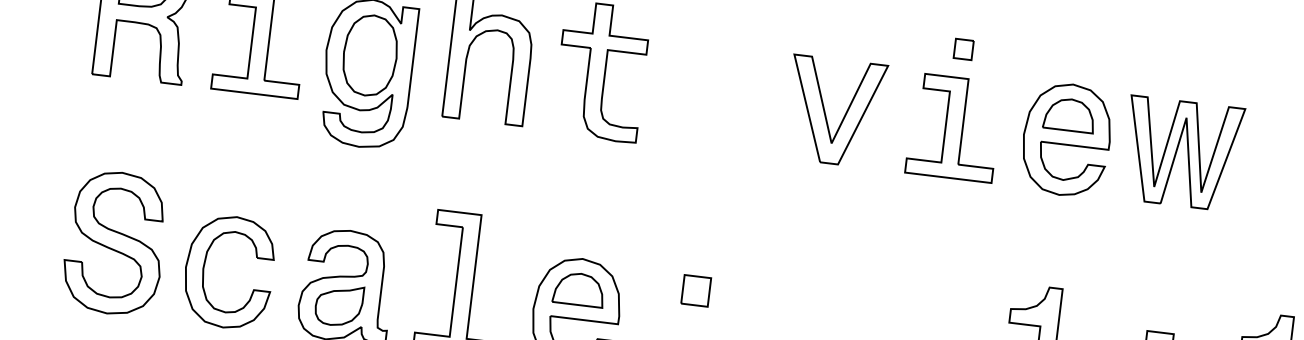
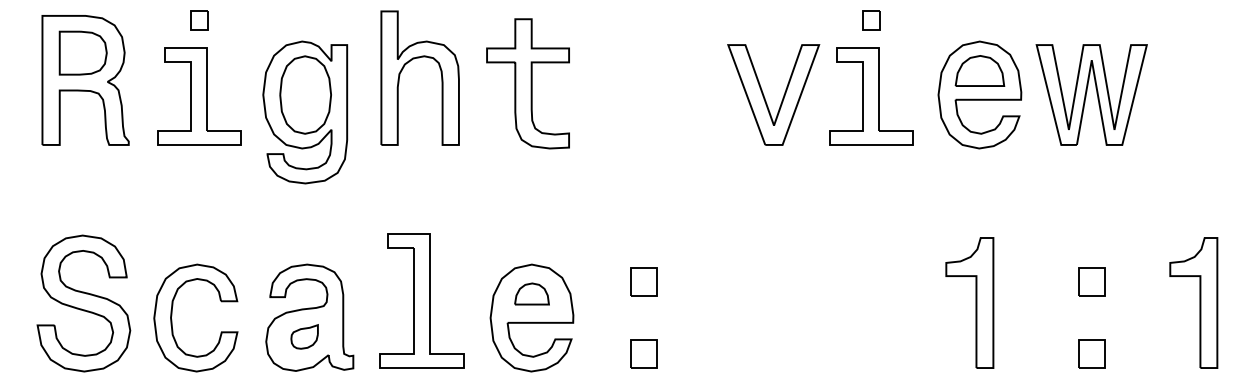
part: (826, 114) -> (765, 98), moved
part: (578, 288) -> (531, 293), size x0.7
part: (338, 304) -> (304, 336), size x0.6

